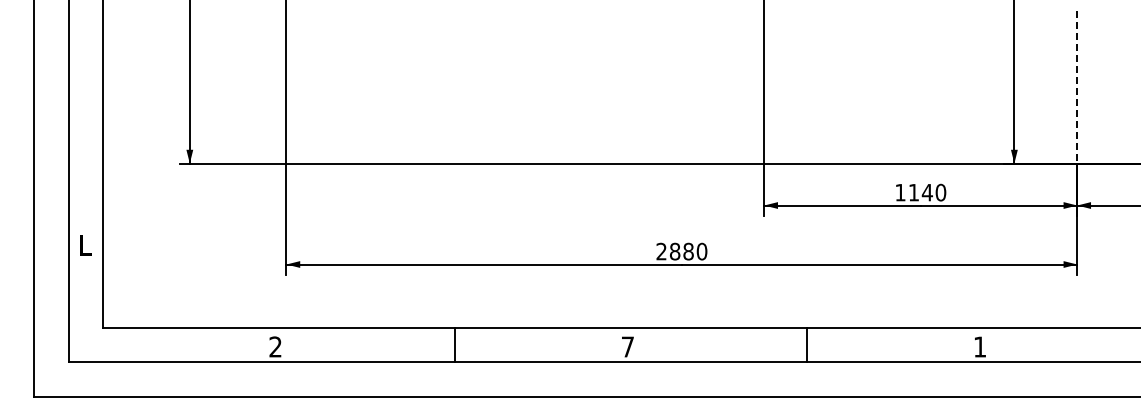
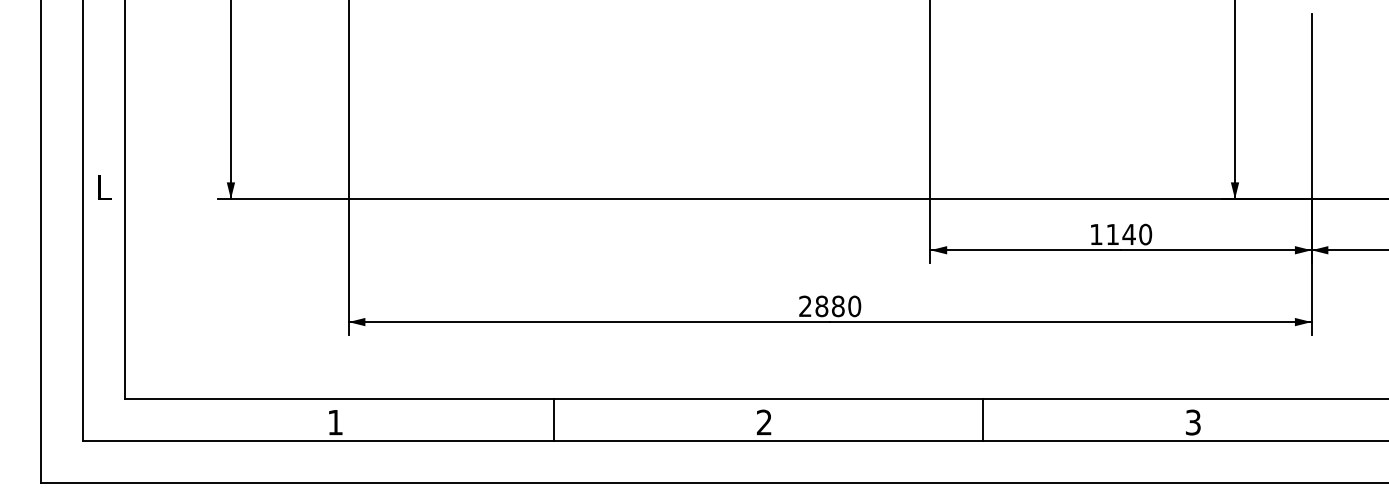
line: (1077, 87) -> (1311, 106), dashed -> solid
text: (85, 245) -> (103, 188), moved
text: (275, 346) -> (335, 421), 2 -> 1
text: (627, 346) -> (763, 421), 7 -> 2
text: (980, 346) -> (1193, 421), 1 -> 3

